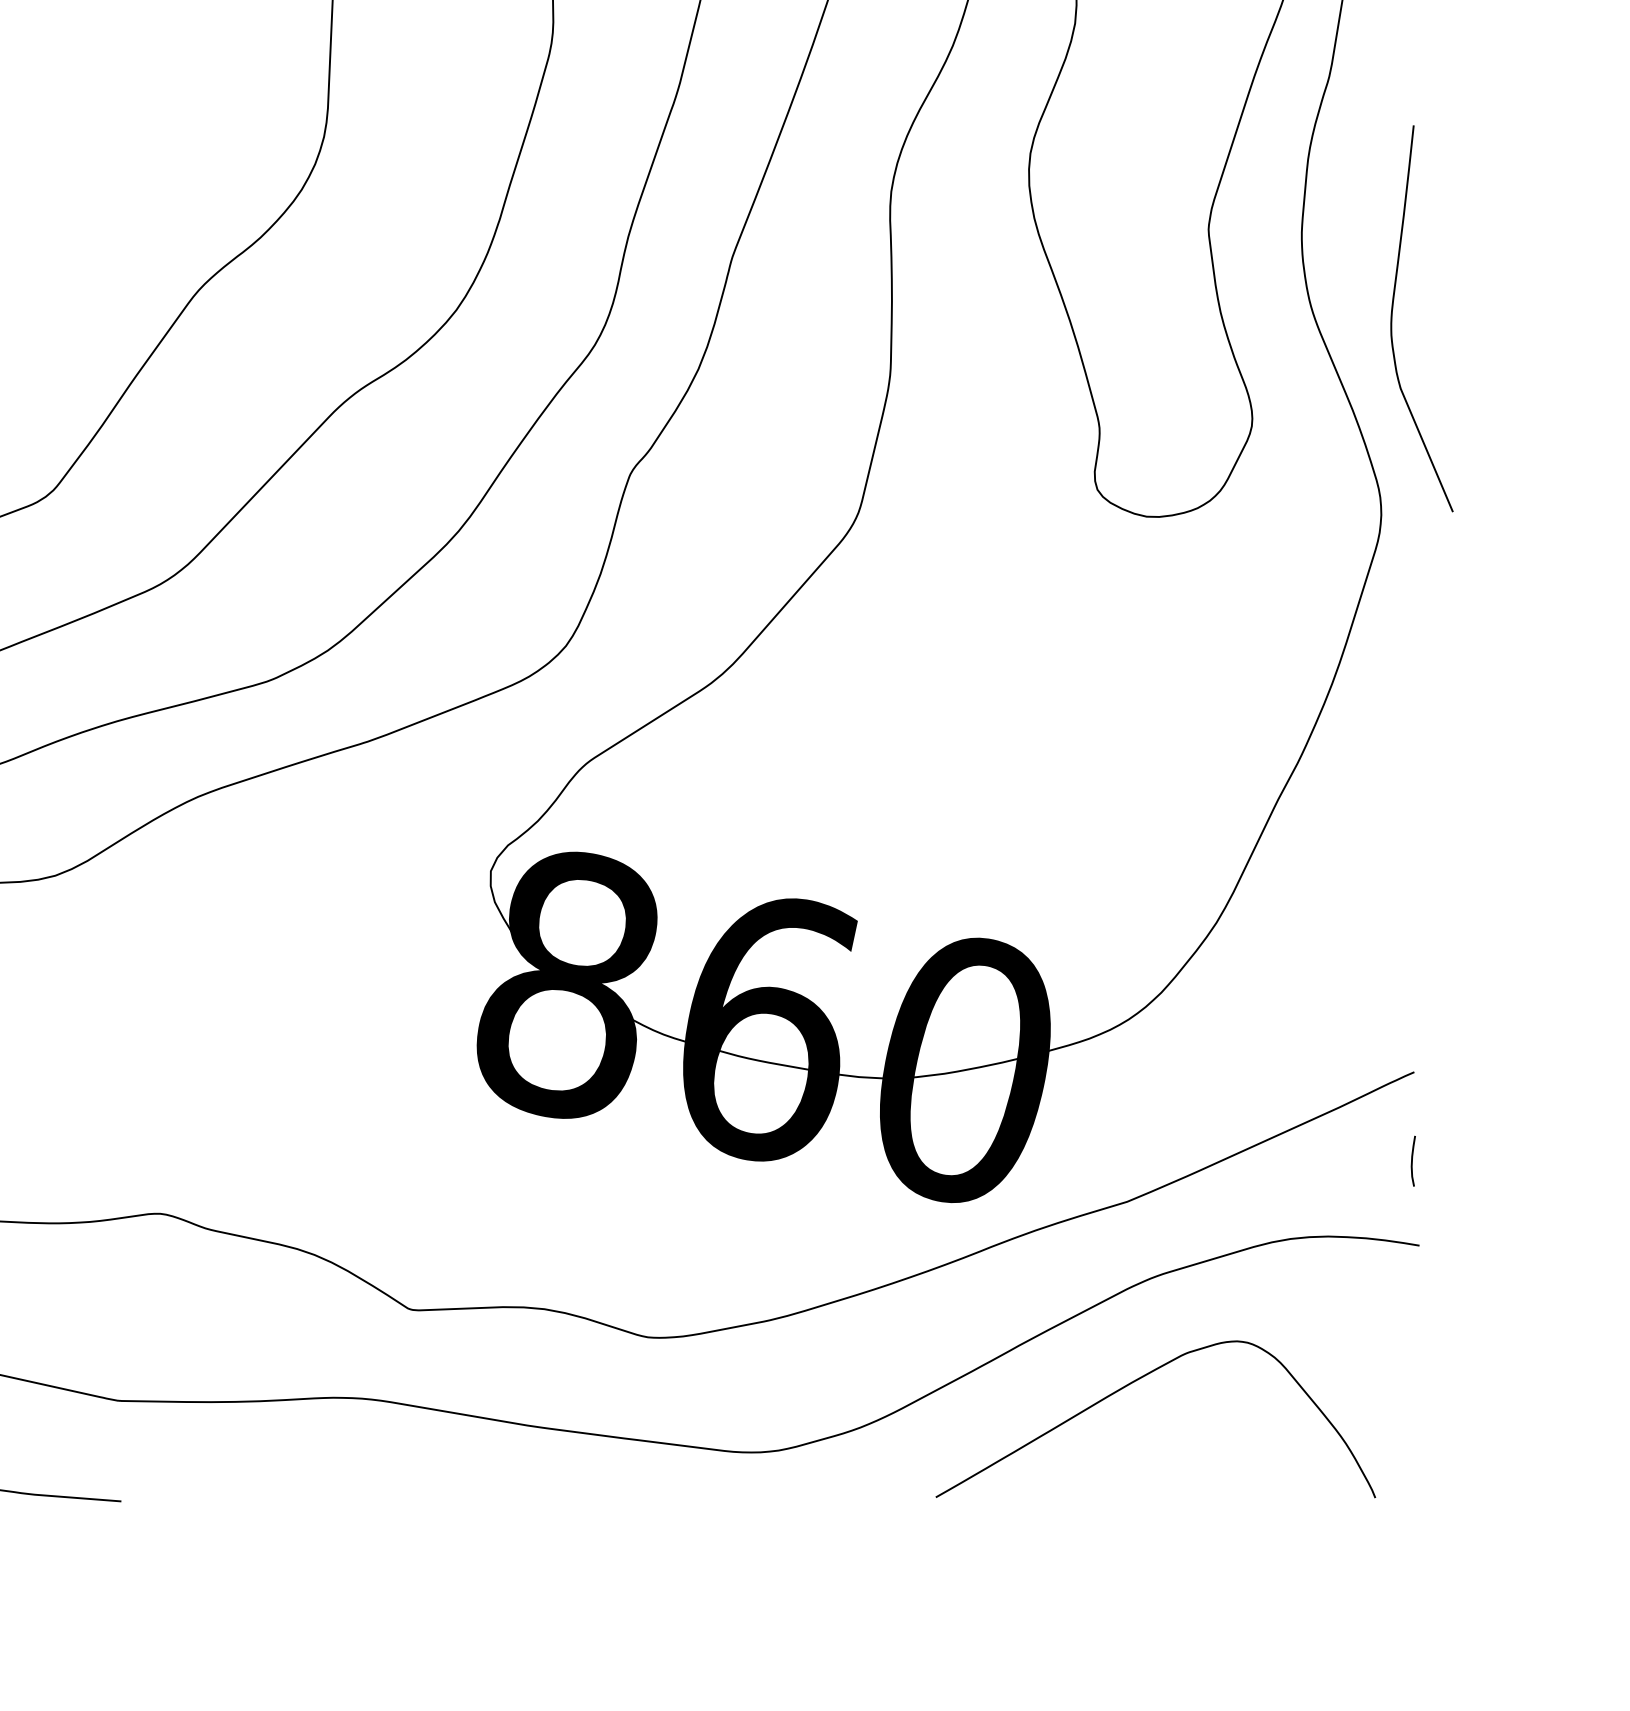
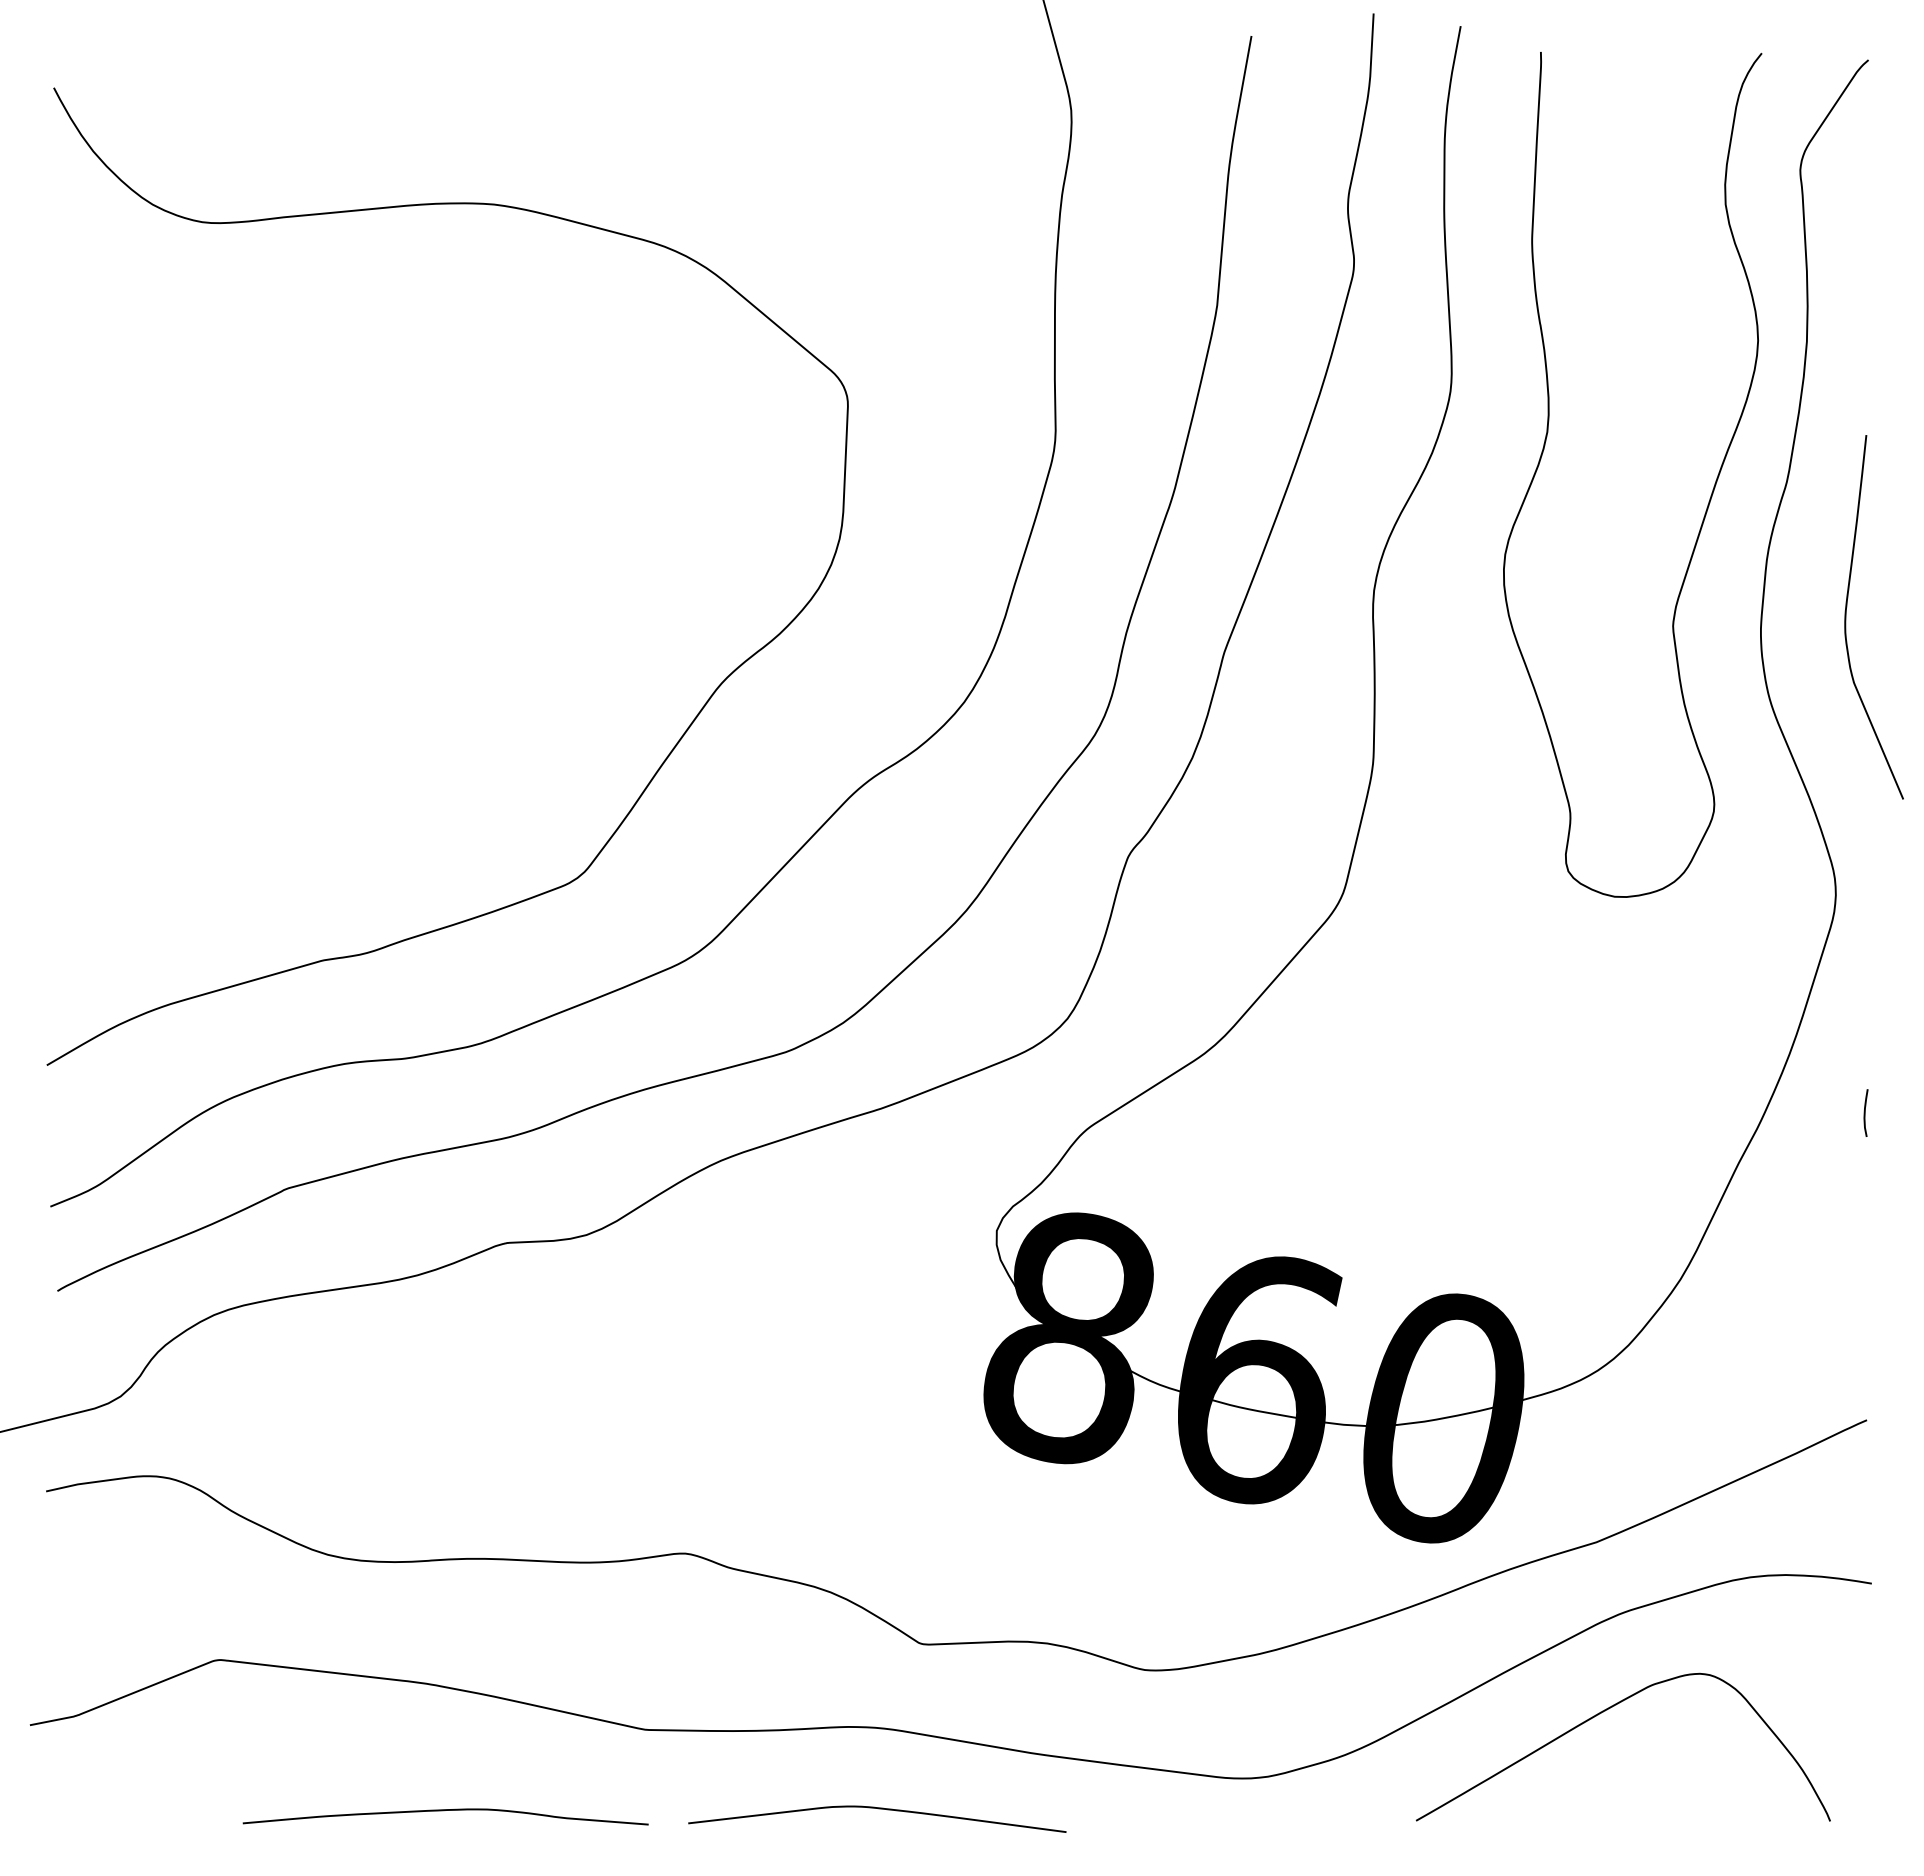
curve: (1392, 319) -> (1846, 617), moved
curve: (1412, 1160) -> (1865, 1112), moved
curve: (365, 1485) -> (878, 1809), added

